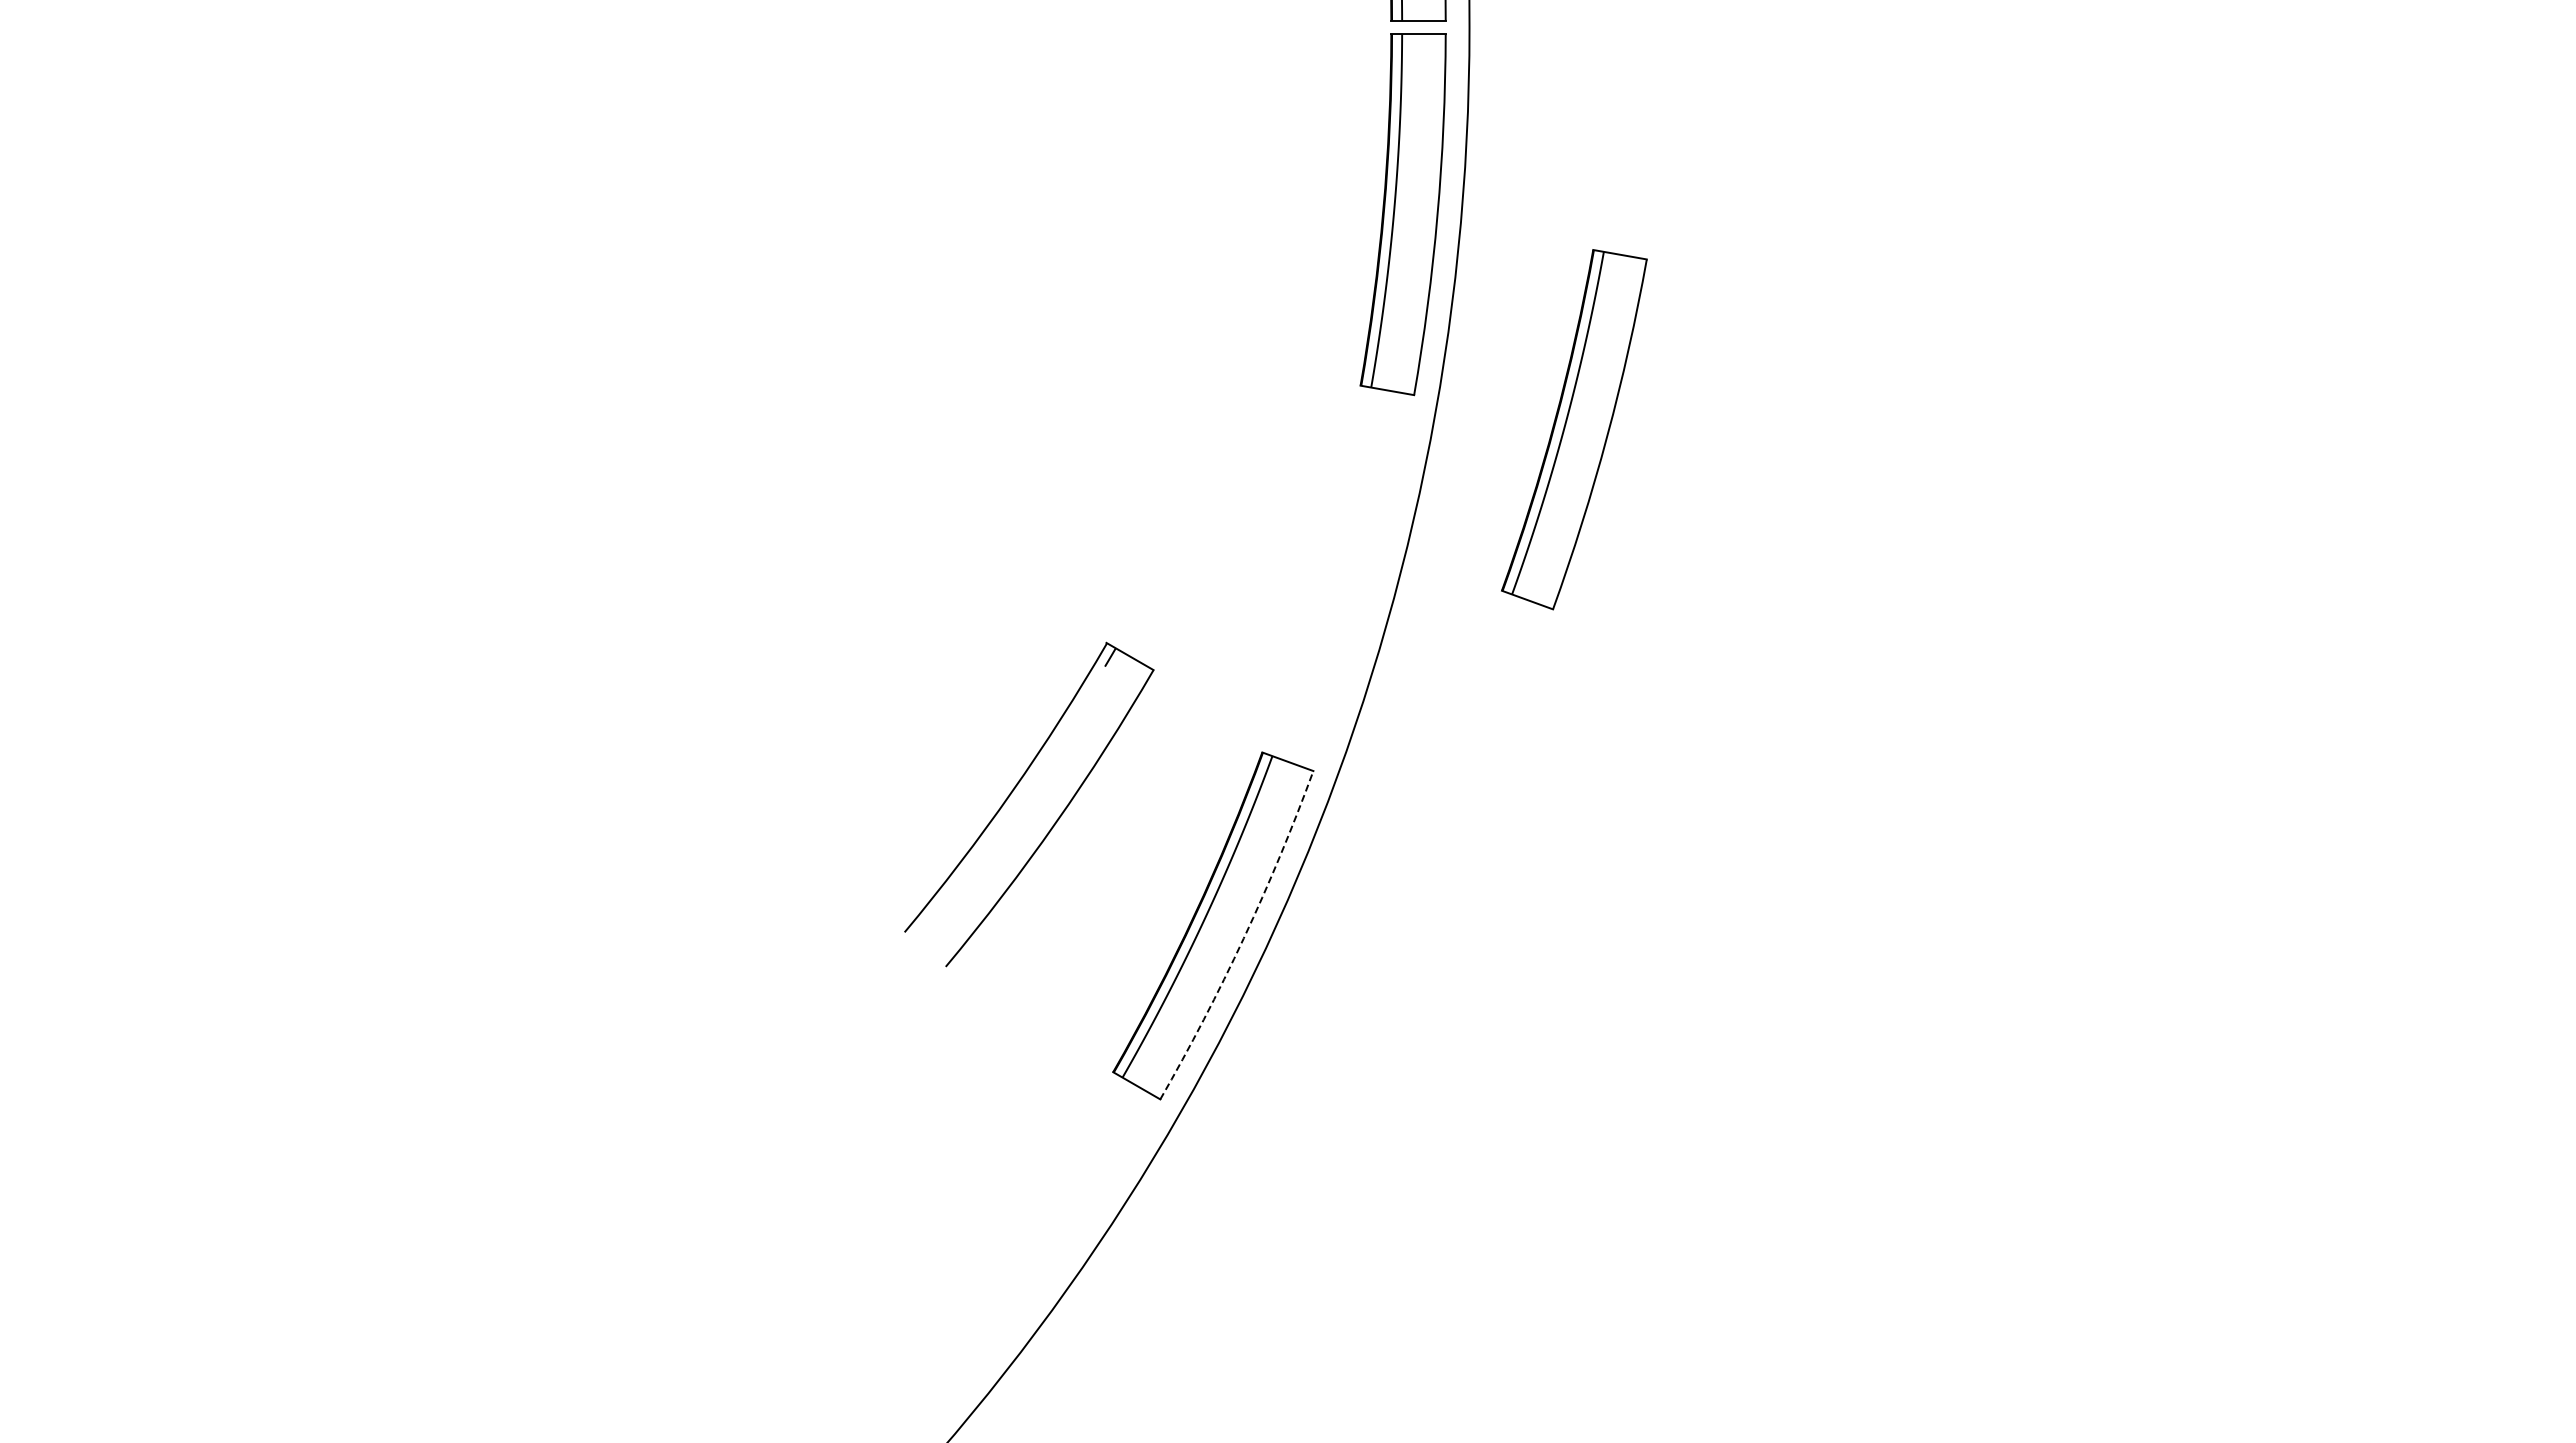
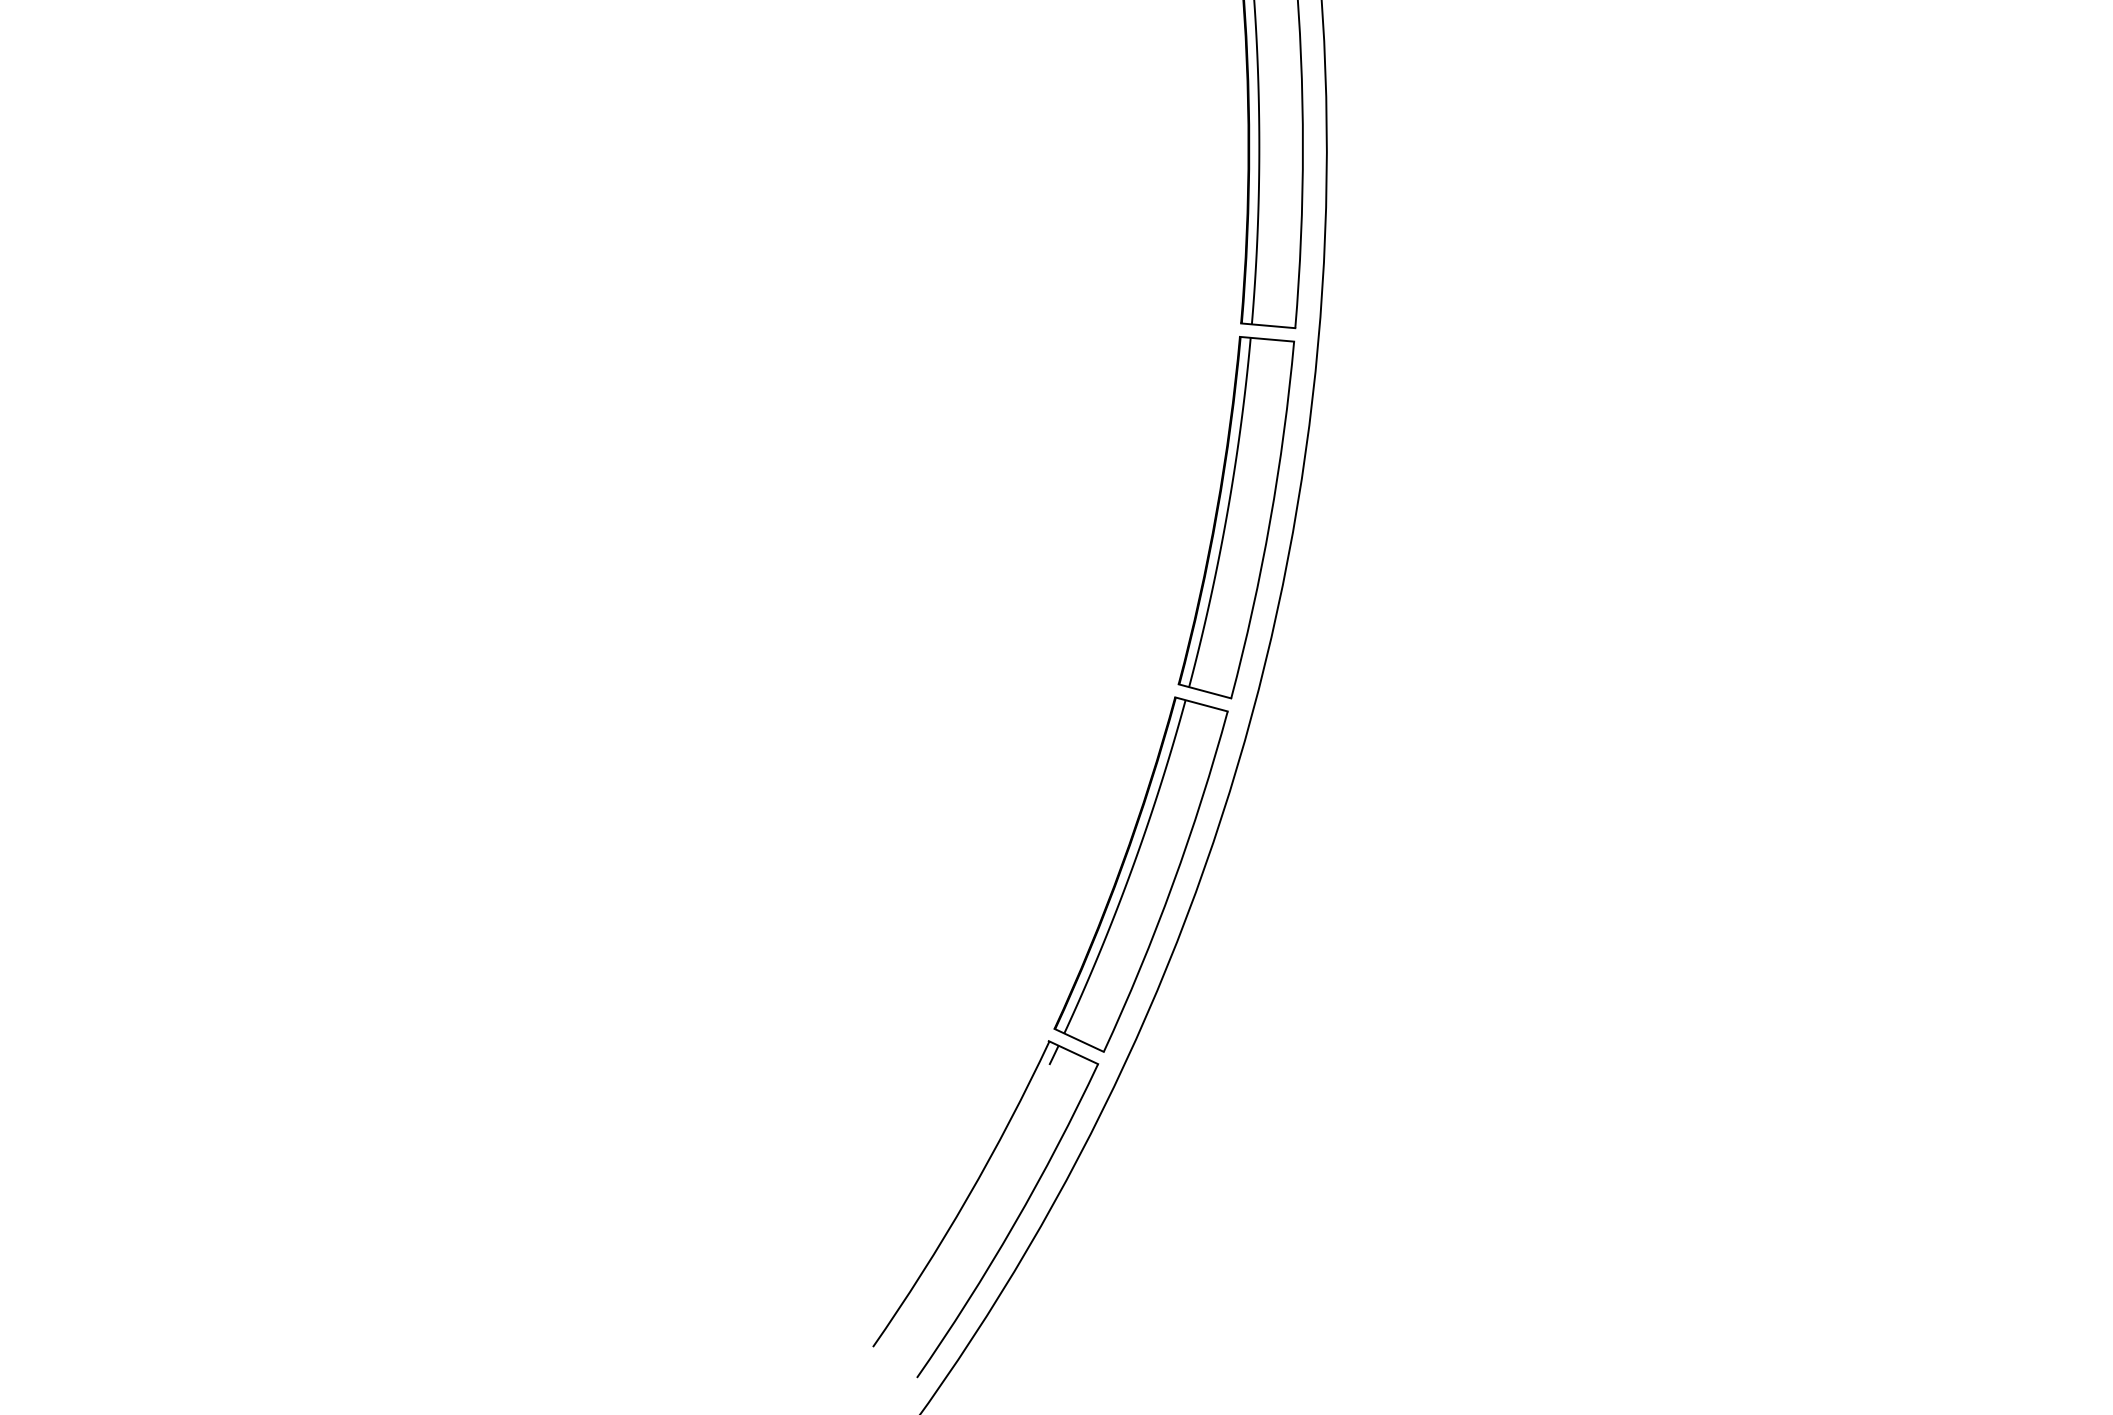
part: (1574, 429) -> (1236, 517), moved
part: (1014, 790) -> (970, 1196), moved
arc: (1243, 938) -> (1172, 884), dashed -> solid

